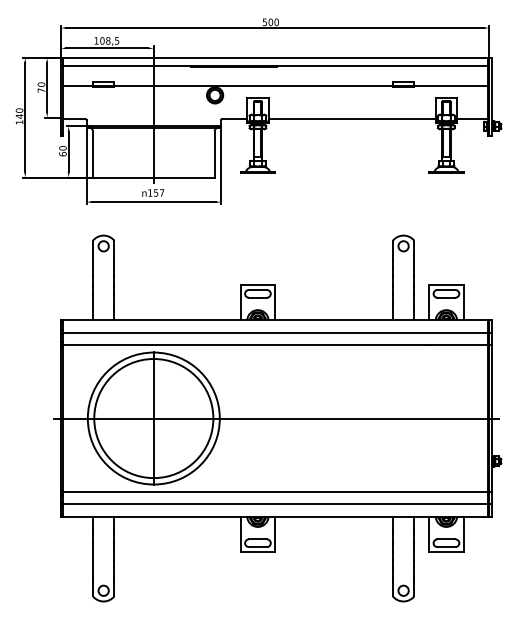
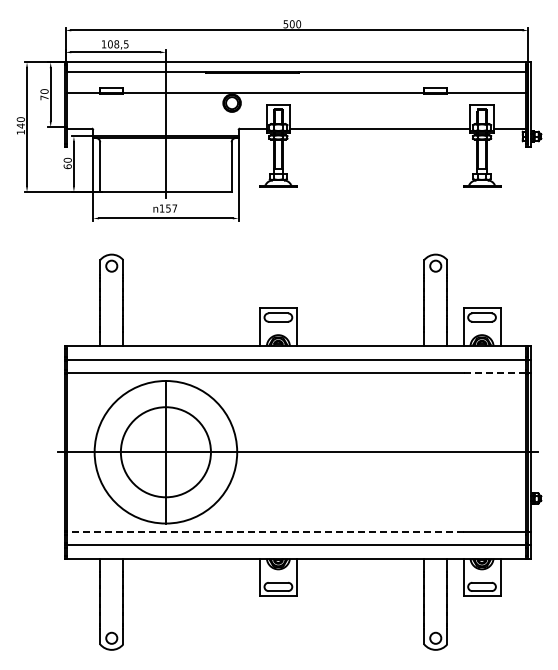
line: (458, 344) -> (495, 372), solid -> dashed
circle: (153, 417) -> (165, 451), size x0.7
line: (245, 491) -> (264, 531), solid -> dashed

